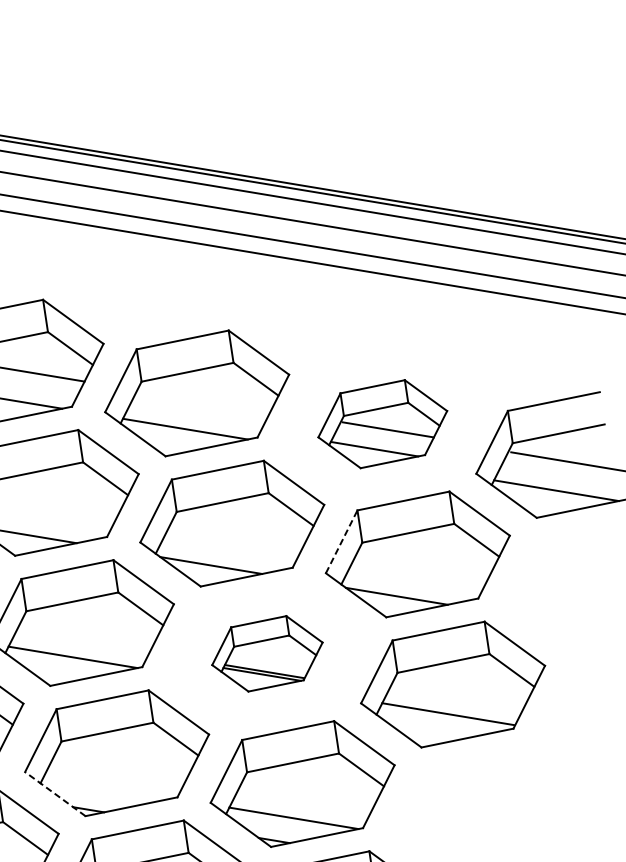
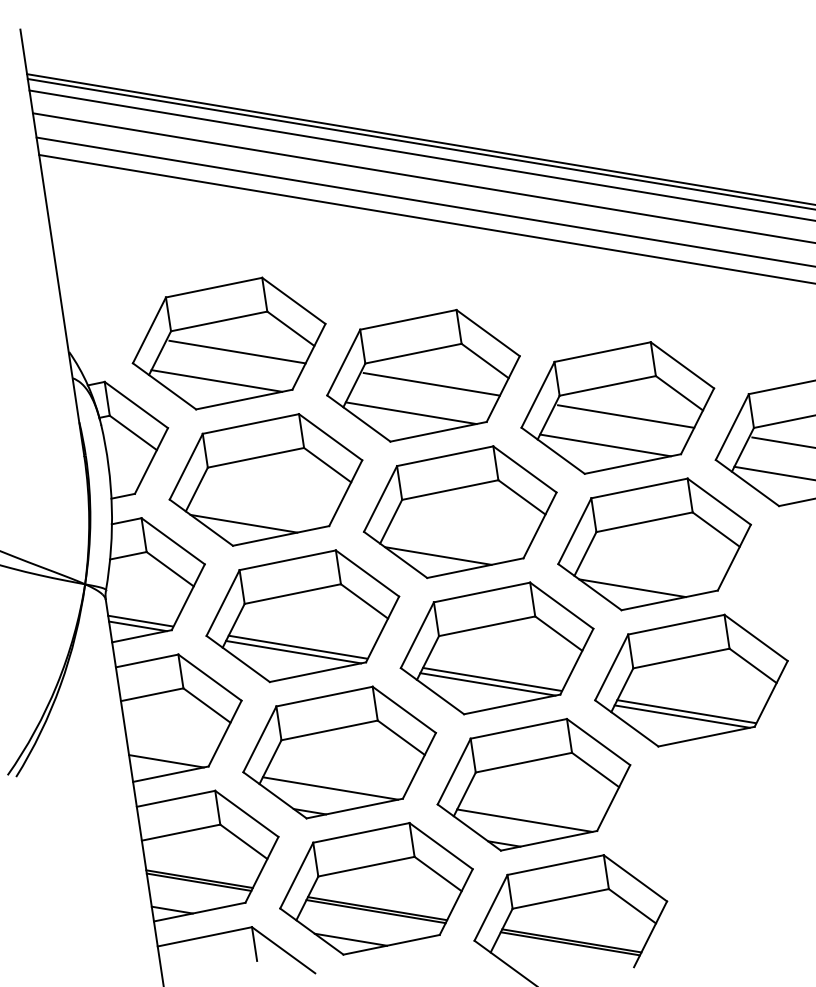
line: (204, 401) -> (431, 384), added
part: (382, 423) -> (617, 407), size x1.43
line: (341, 542) -> (574, 531), dashed -> solid
line: (76, 651) -> (297, 646), added
part: (266, 653) -> (496, 648), size x1.67
line: (443, 718) -> (681, 716), added
line: (108, 787) -> (330, 788), added
line: (54, 794) -> (274, 795), dashed -> solid

